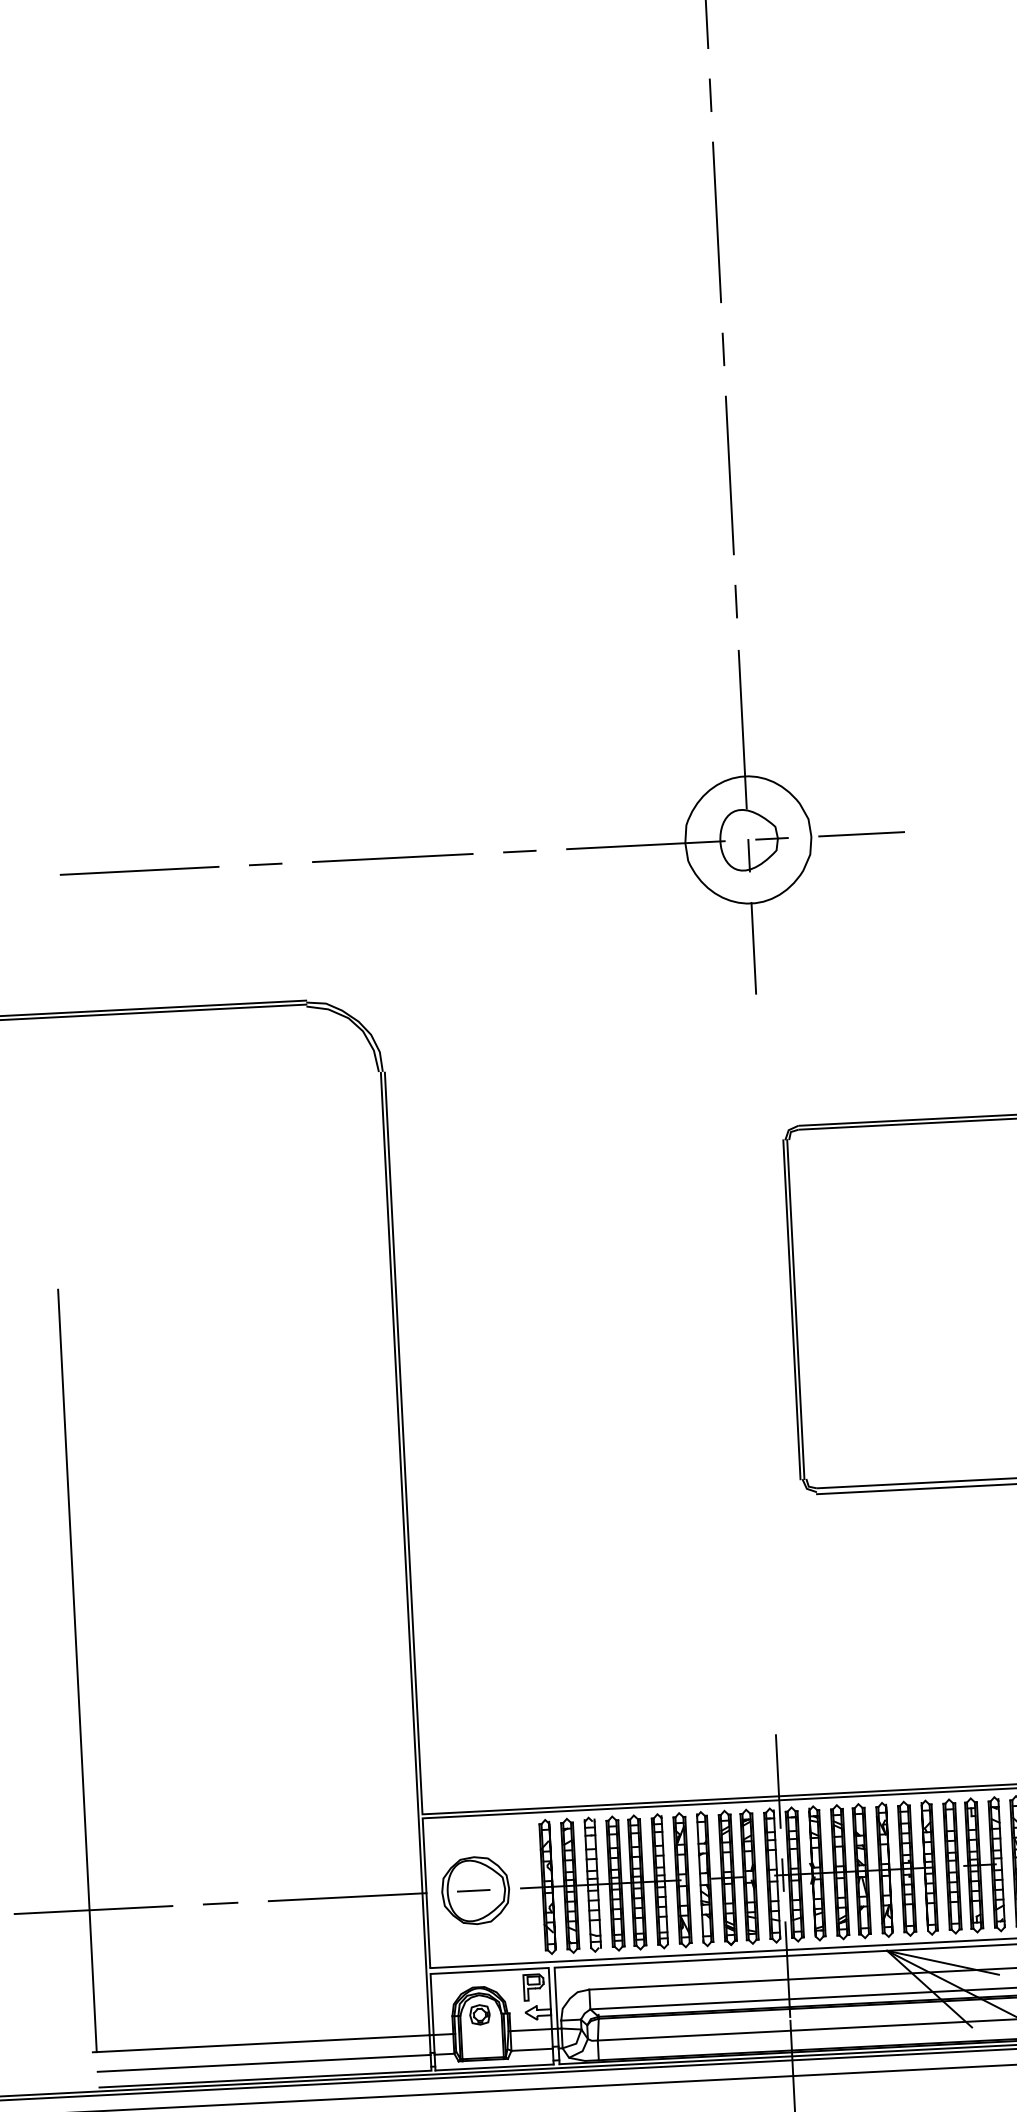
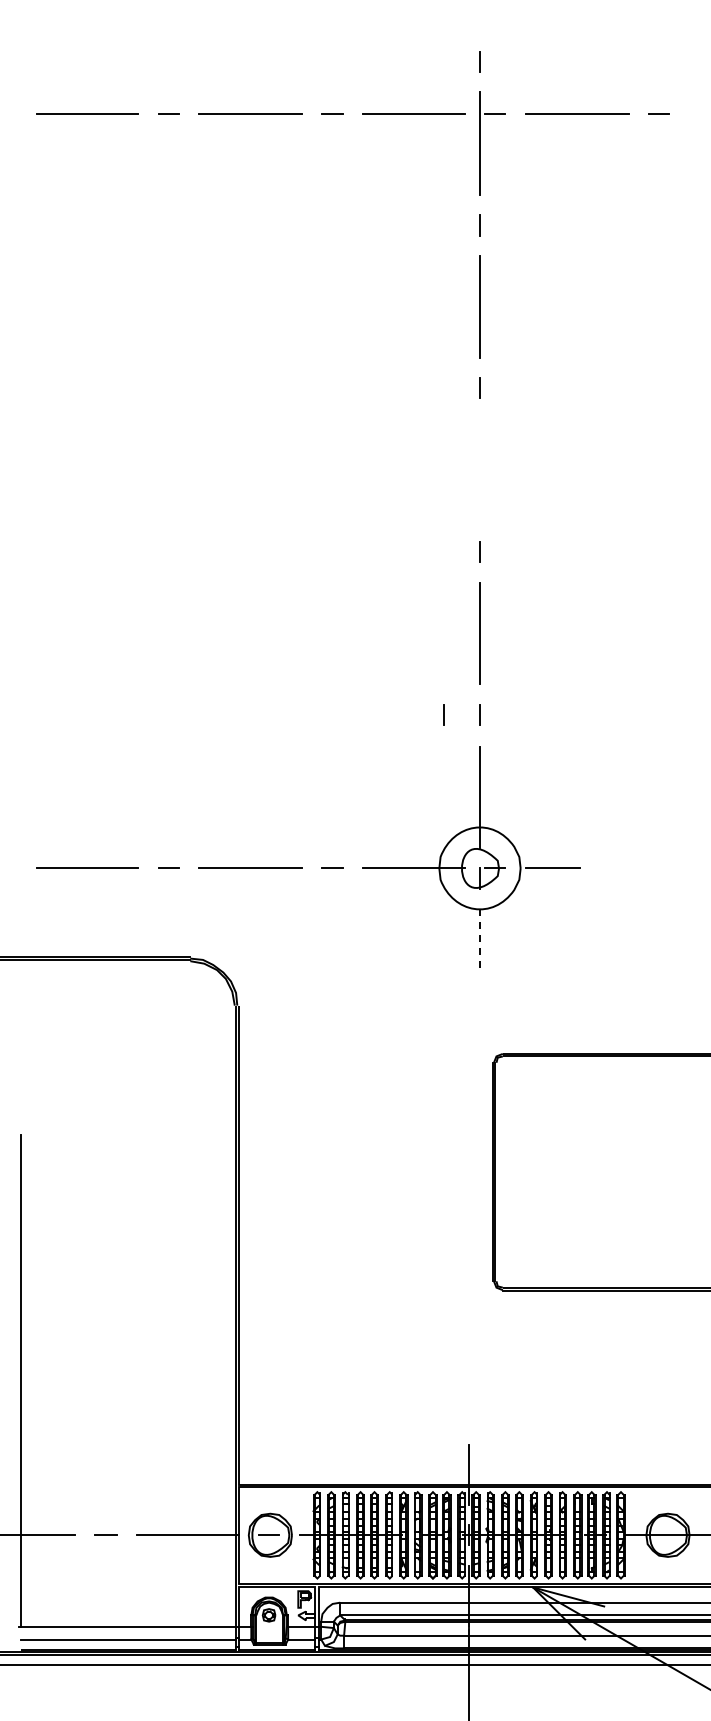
line: (716, 221) -> (479, 469), removed
line: (679, 604) -> (443, 714), added
line: (753, 948) -> (479, 938), solid -> dashed

